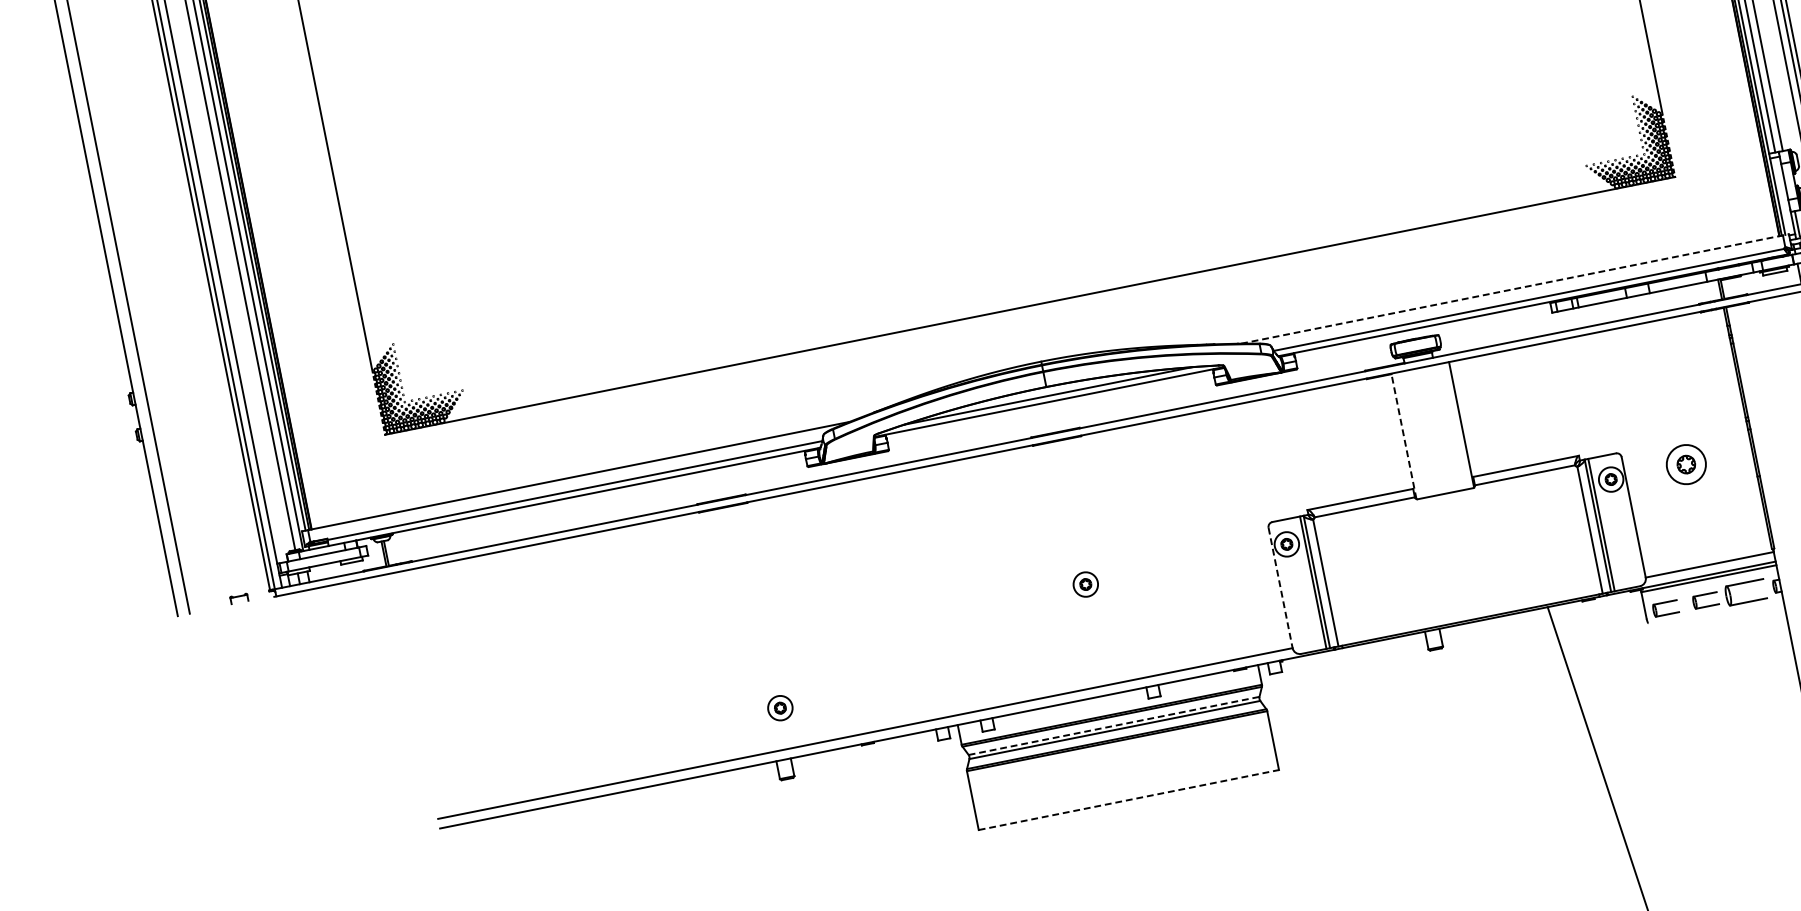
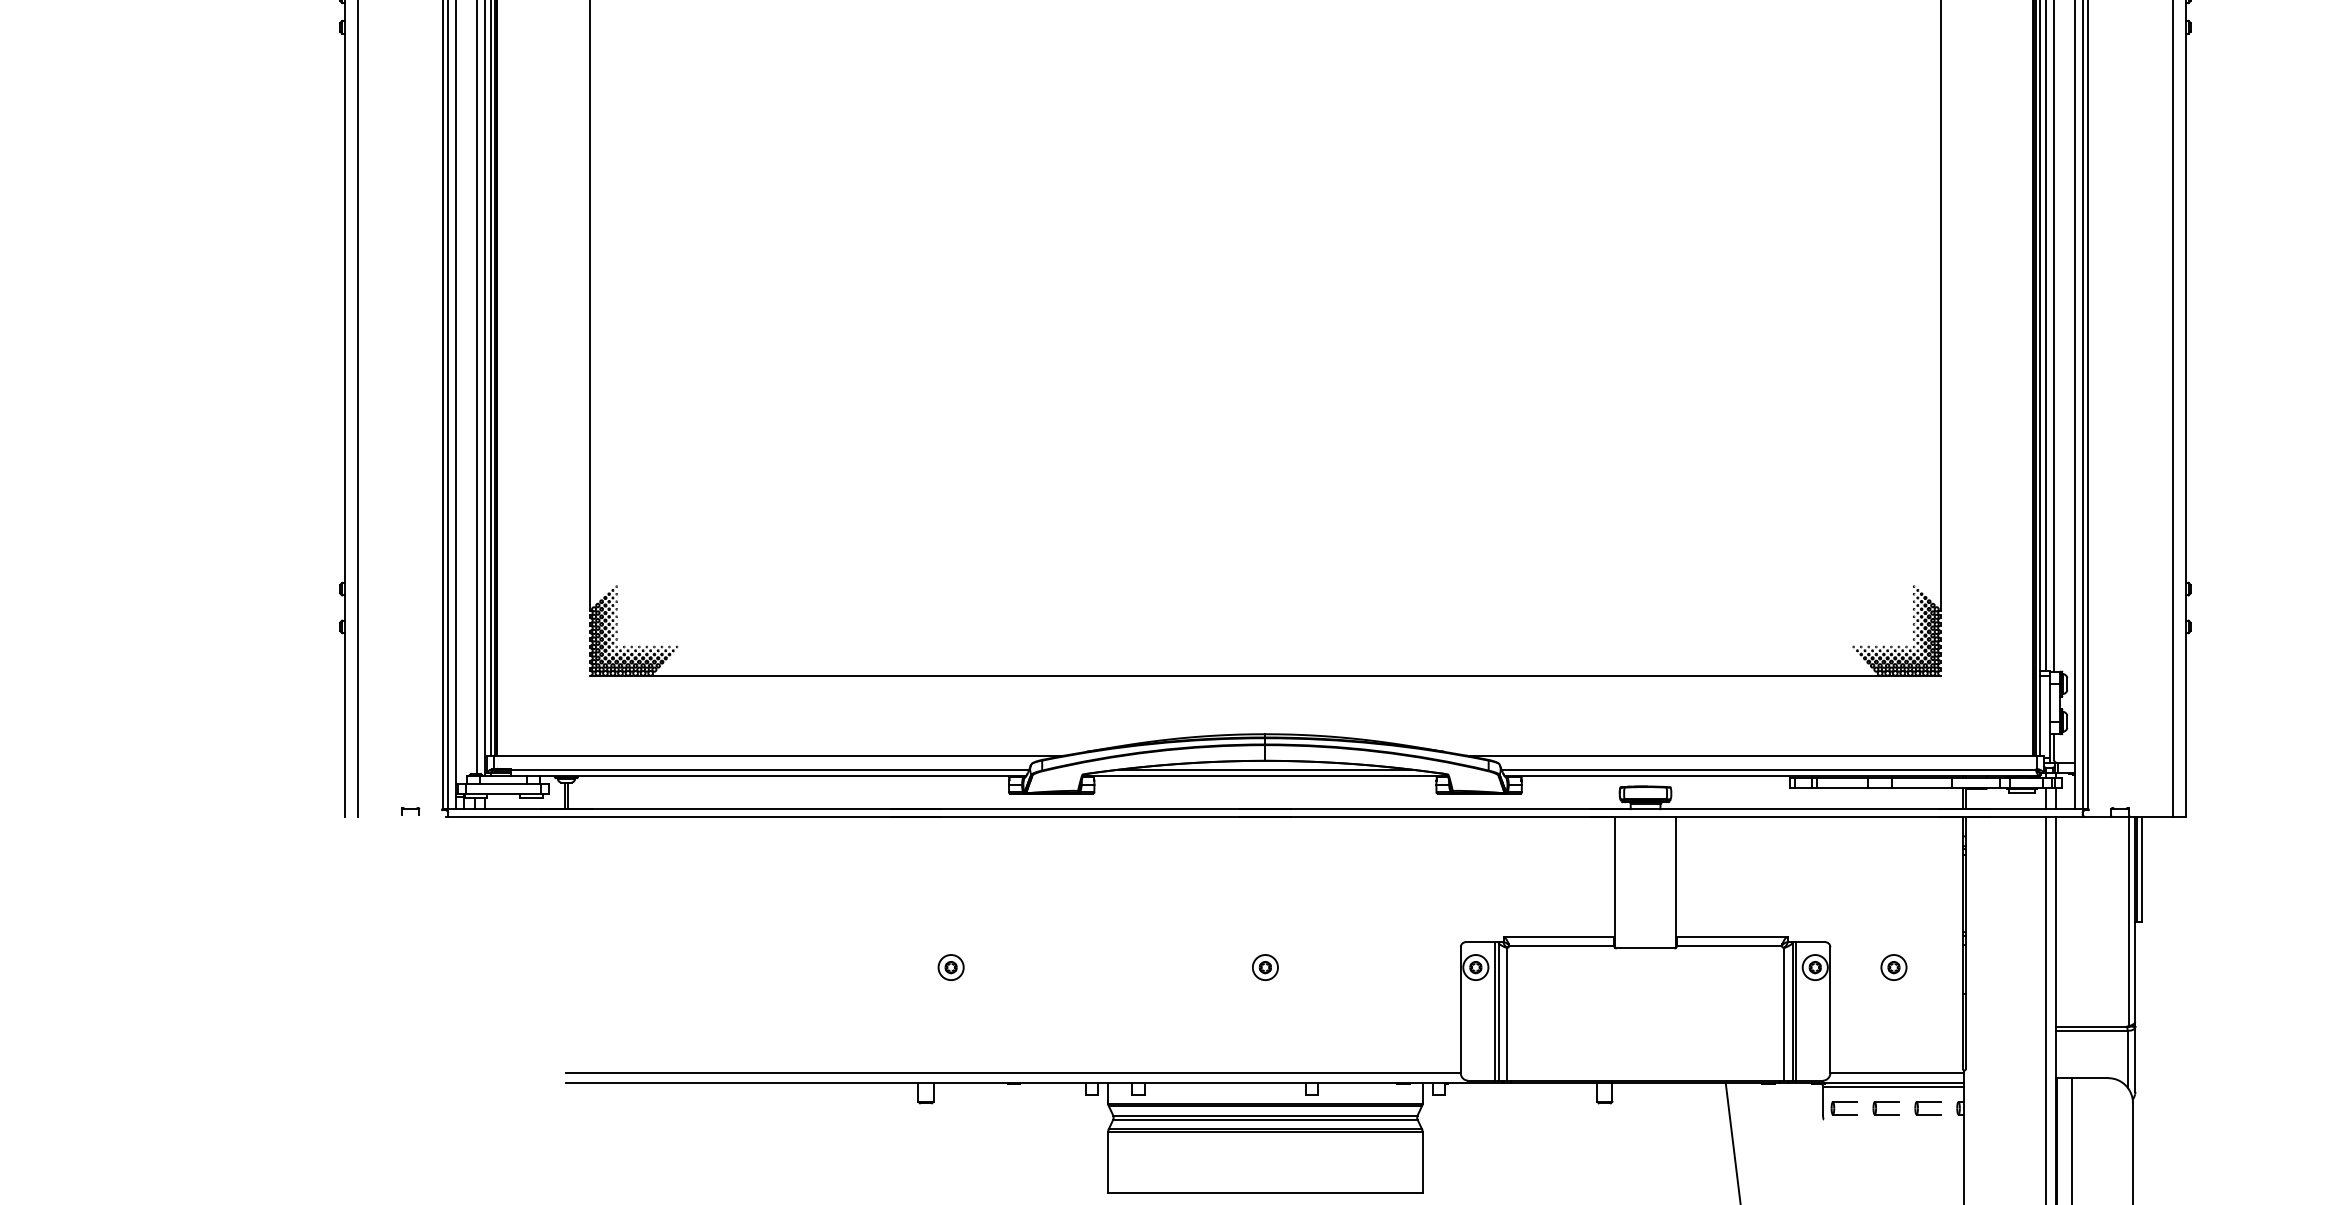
line: (1514, 289) -> (1756, 756), dashed -> solid
line: (1404, 436) -> (1615, 882), dashed -> solid
part: (1685, 464) -> (1893, 967), size x0.62
line: (1280, 588) -> (1460, 1010), dashed -> solid
part: (1745, 592) -> (1927, 1108), size x0.62
part: (779, 708) -> (950, 967), moved
line: (1114, 725) -> (1265, 1115), dashed -> solid
line: (1129, 800) -> (1265, 1193), dashed -> solid

